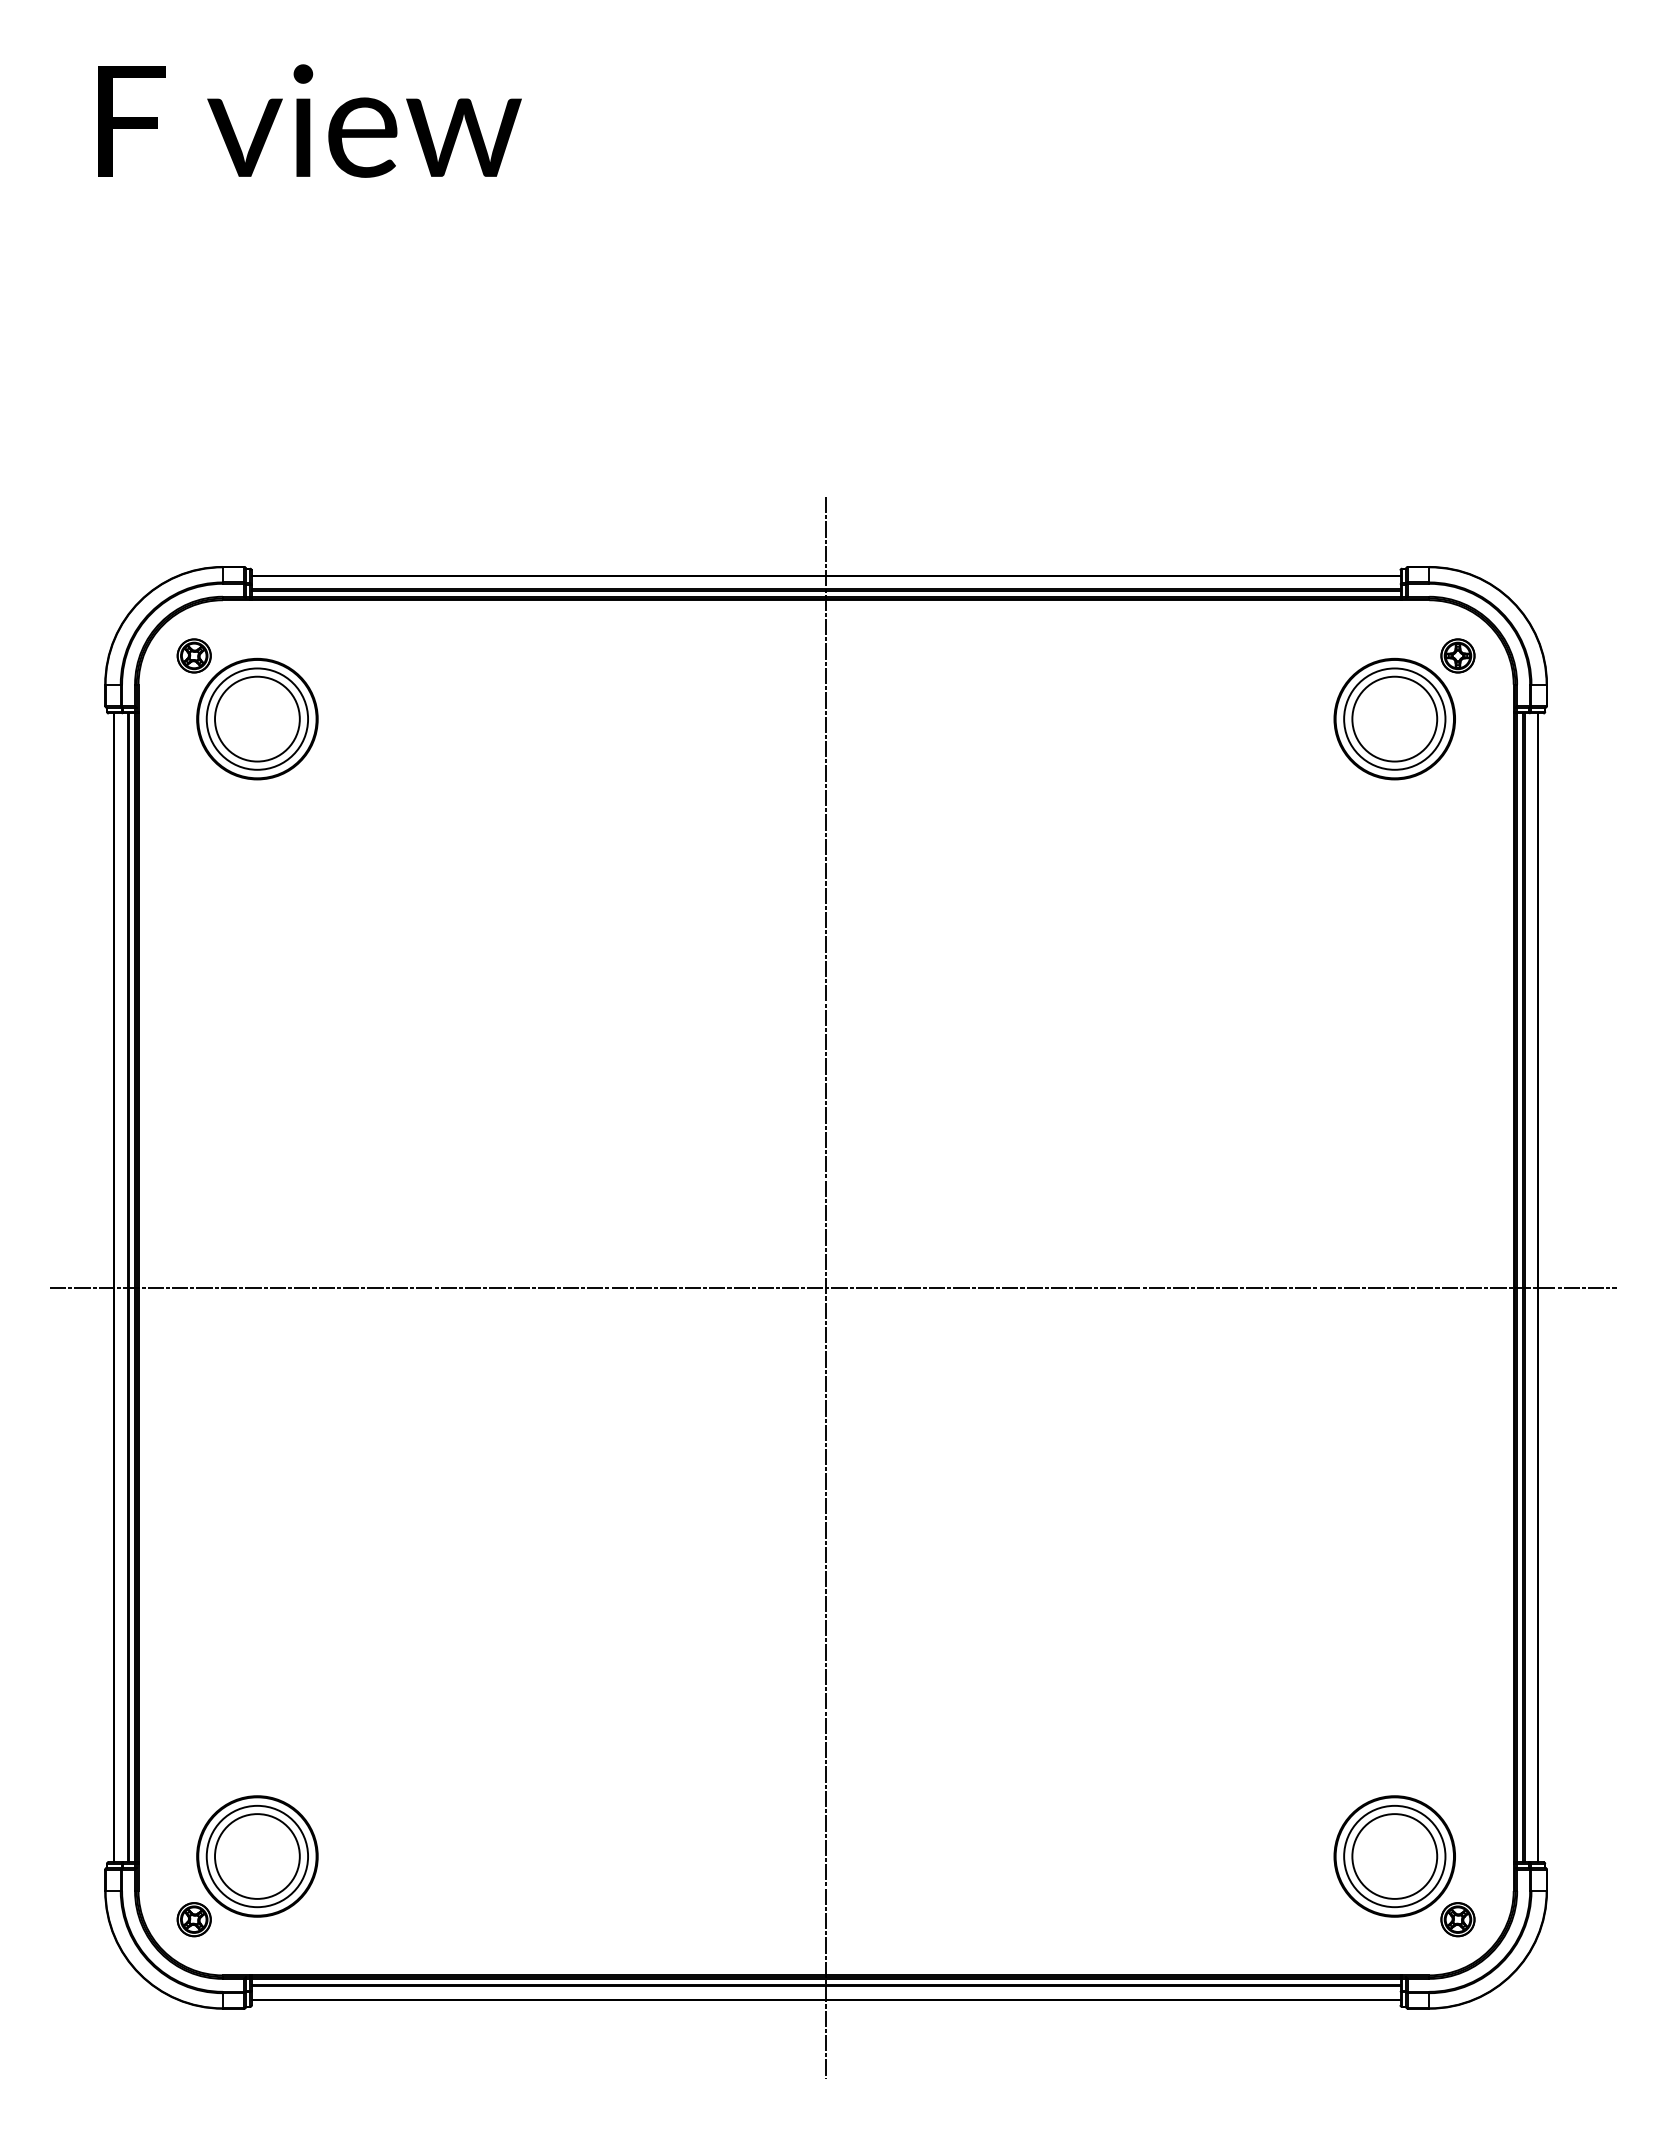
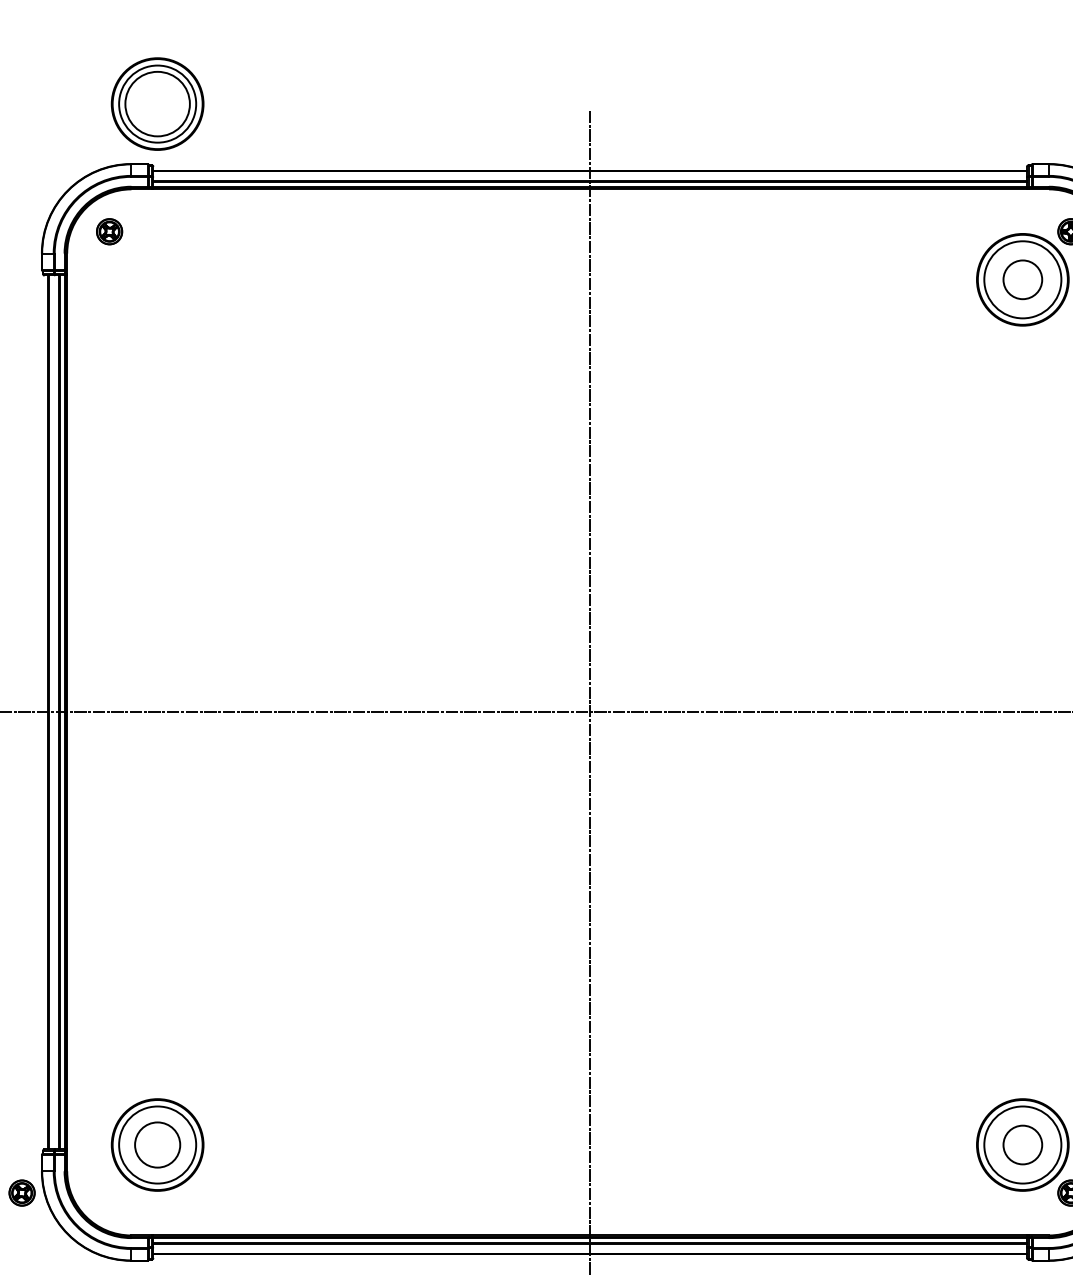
part: (257, 718) -> (157, 103), moved
circle: (1394, 718) -> (1022, 279), size x0.6
circle: (257, 1856) -> (157, 1145), size x0.7
circle: (1394, 1856) -> (1022, 1145), size x0.6
part: (193, 1919) -> (21, 1192), moved

